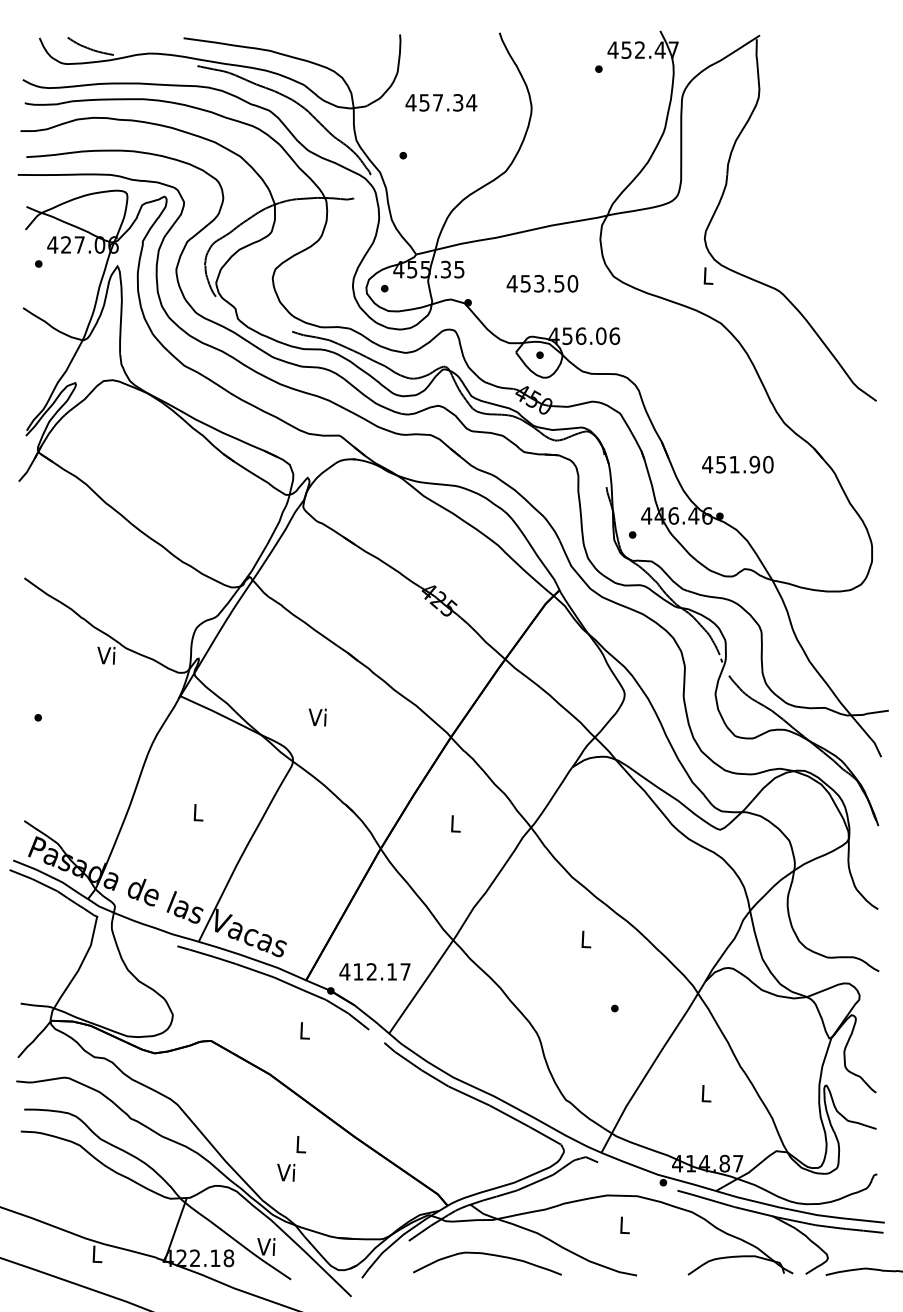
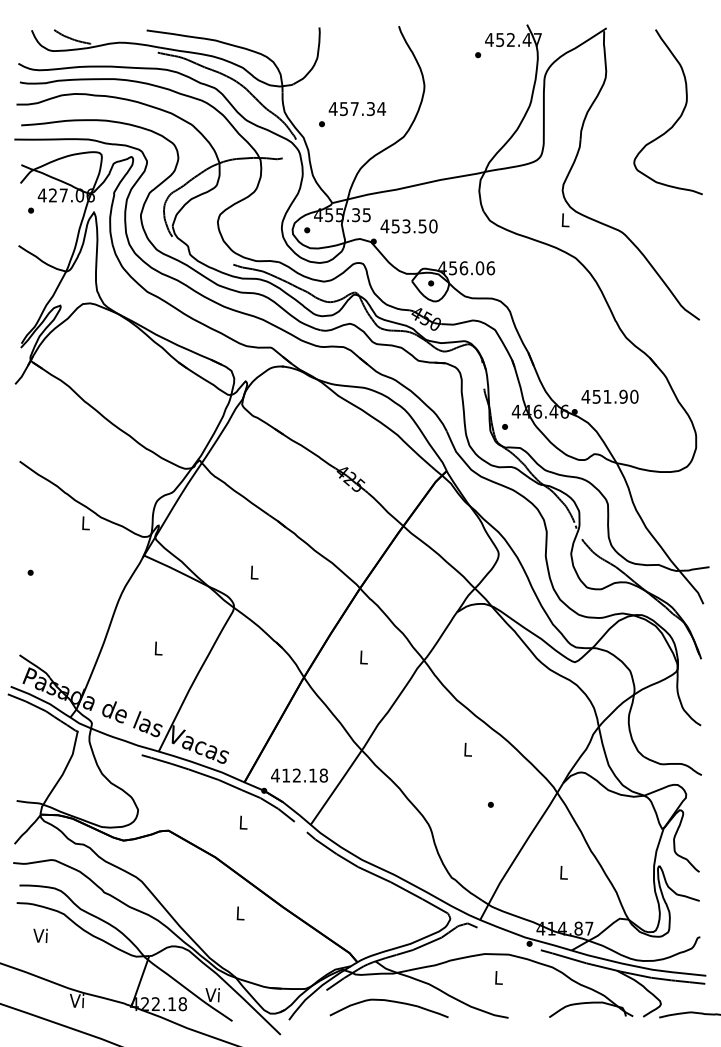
text: (441, 103) -> (357, 109), moved
curve: (848, 148) -> (677, 118), added
text: (541, 283) -> (408, 226), moved
text: (737, 464) -> (609, 396), moved
text: (106, 656) -> (85, 523), Vi -> L
text: (317, 717) -> (253, 572), Vi -> L
text: (405, 971) -> (323, 775), 412.17 -> 412.18
text: (286, 1172) -> (40, 935), moved
text: (96, 1253) -> (77, 1000), L -> Vi

